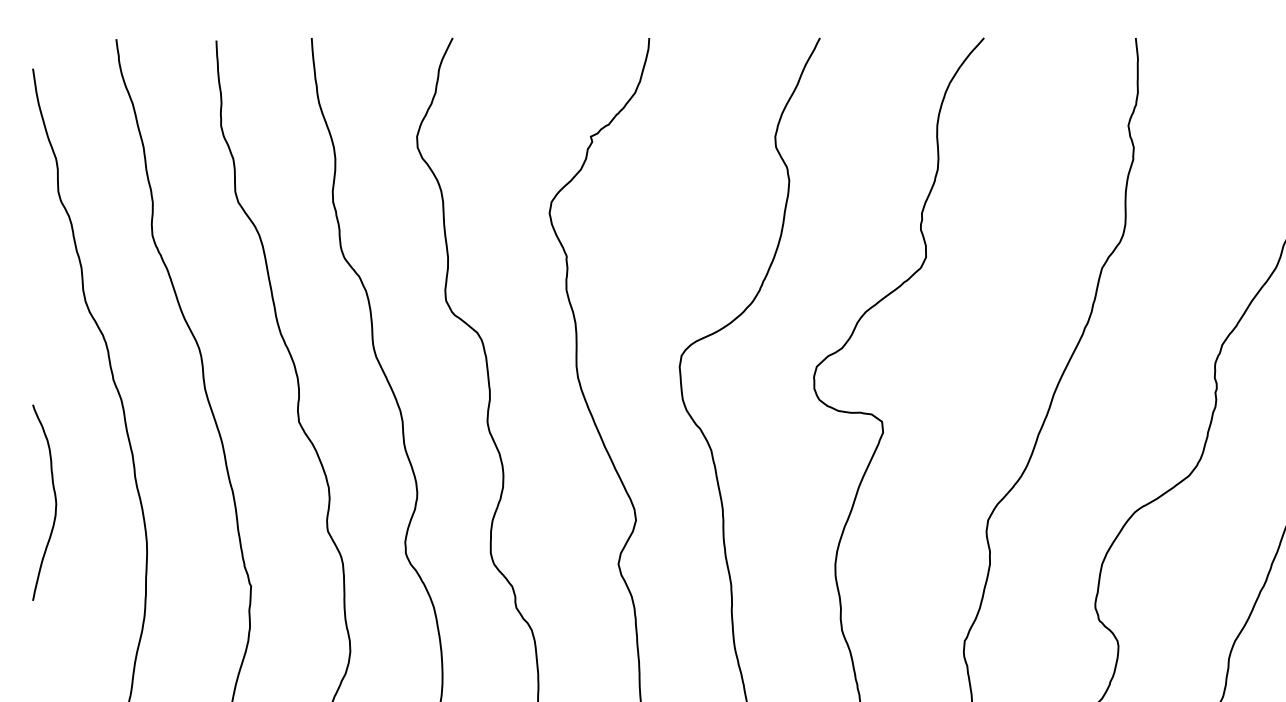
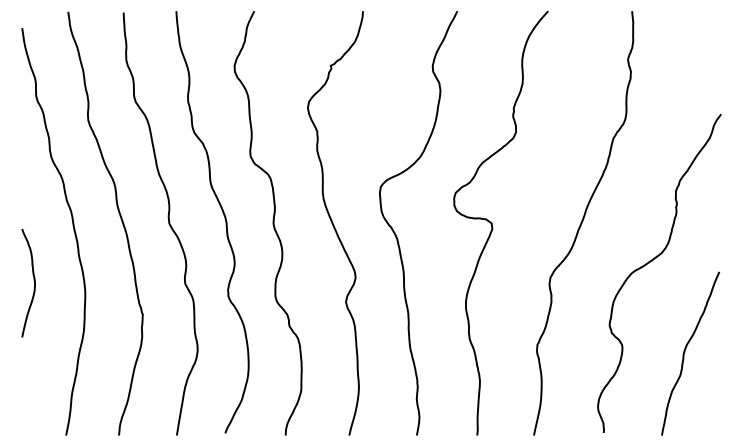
curve: (53, 497) -> (33, 280), moved

